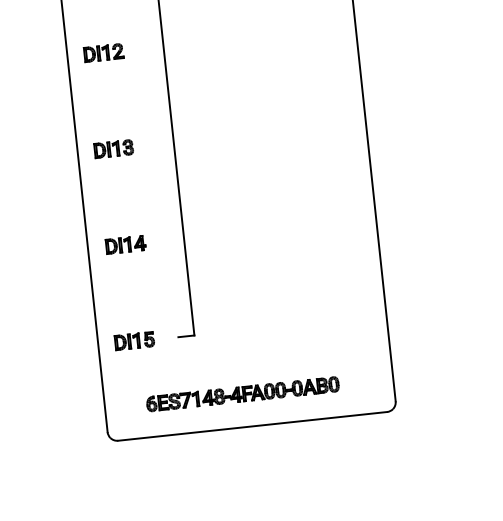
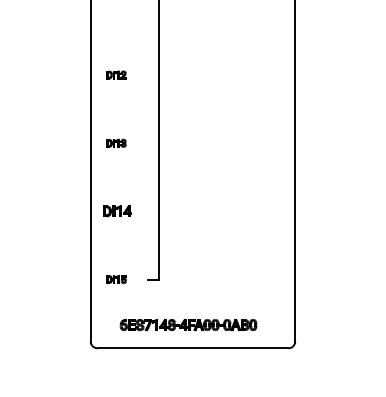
part: (103, 52) -> (116, 74), size x0.7
part: (114, 149) -> (116, 143), size x0.7
part: (134, 340) -> (116, 279), size x0.7

